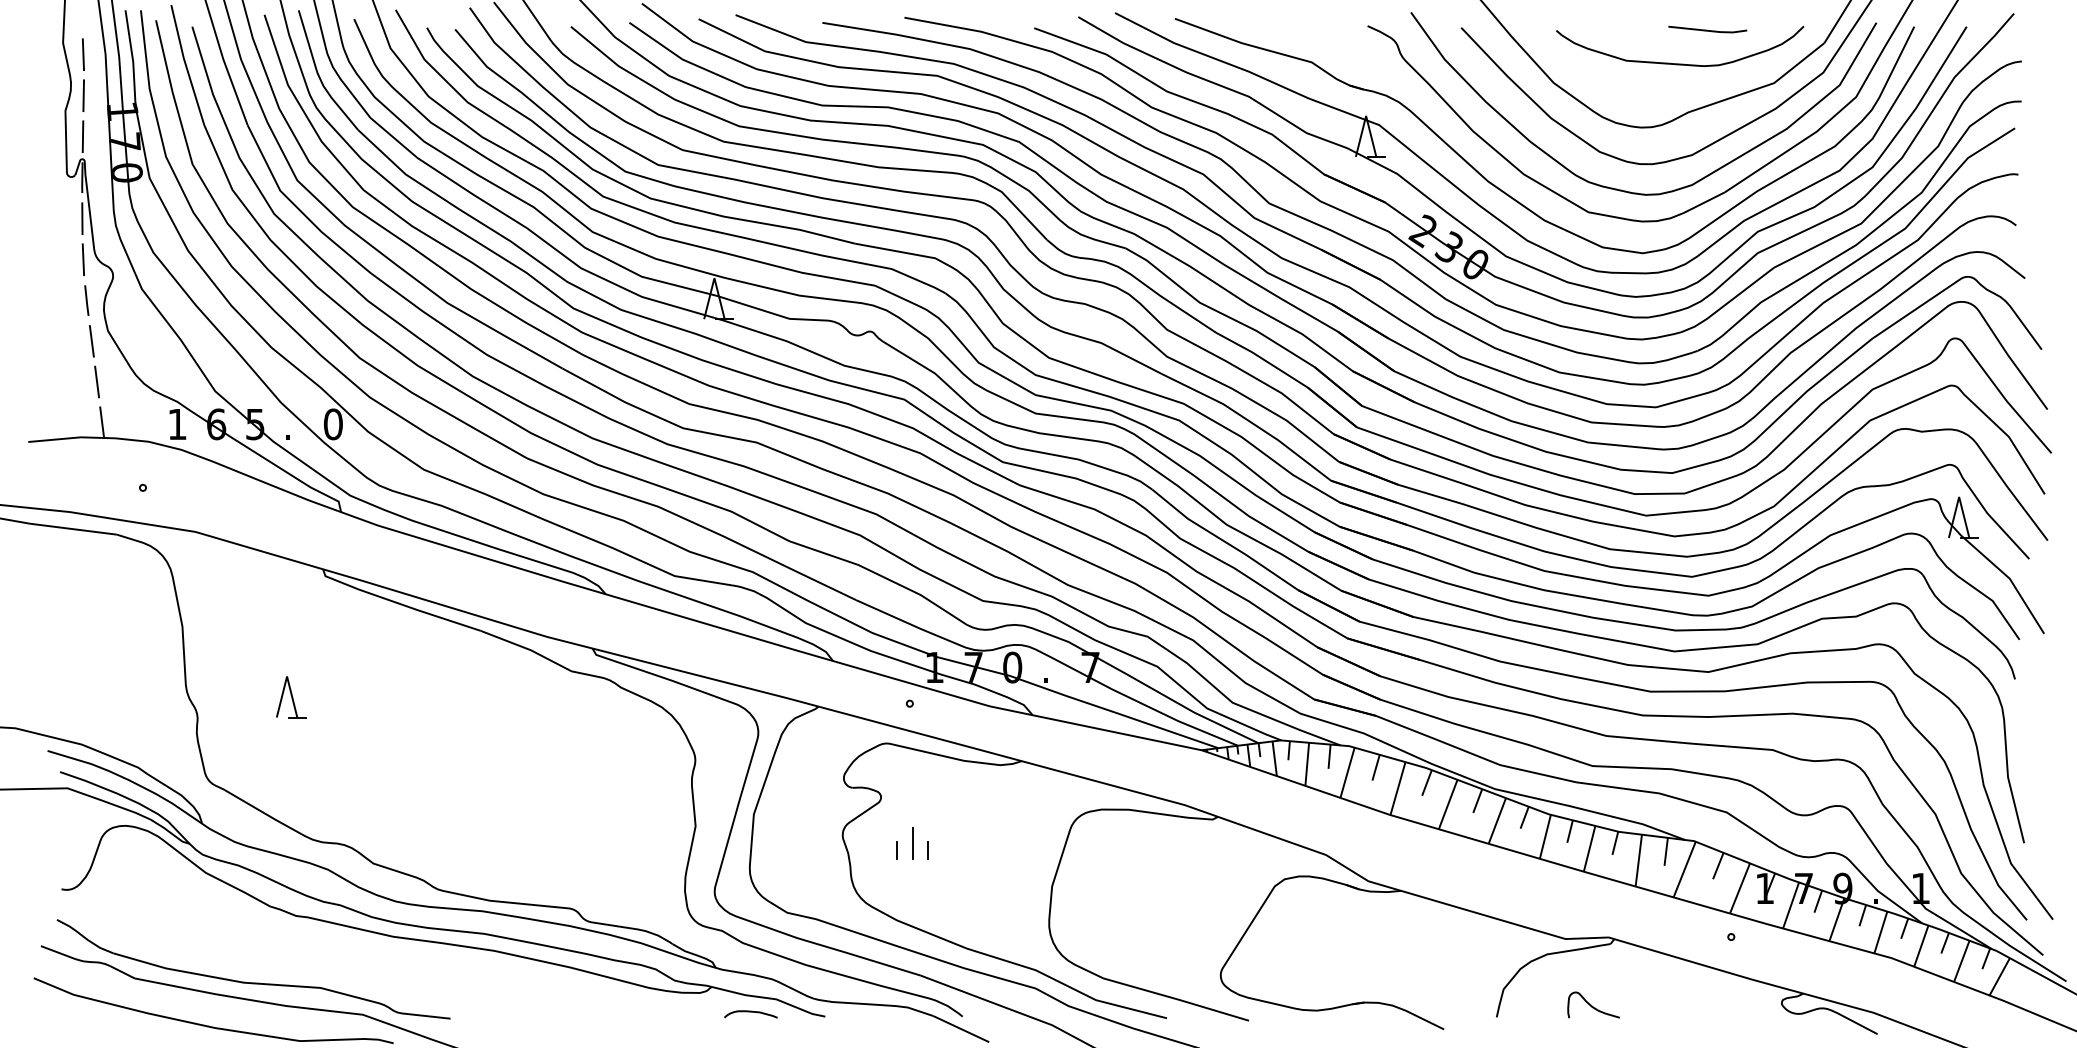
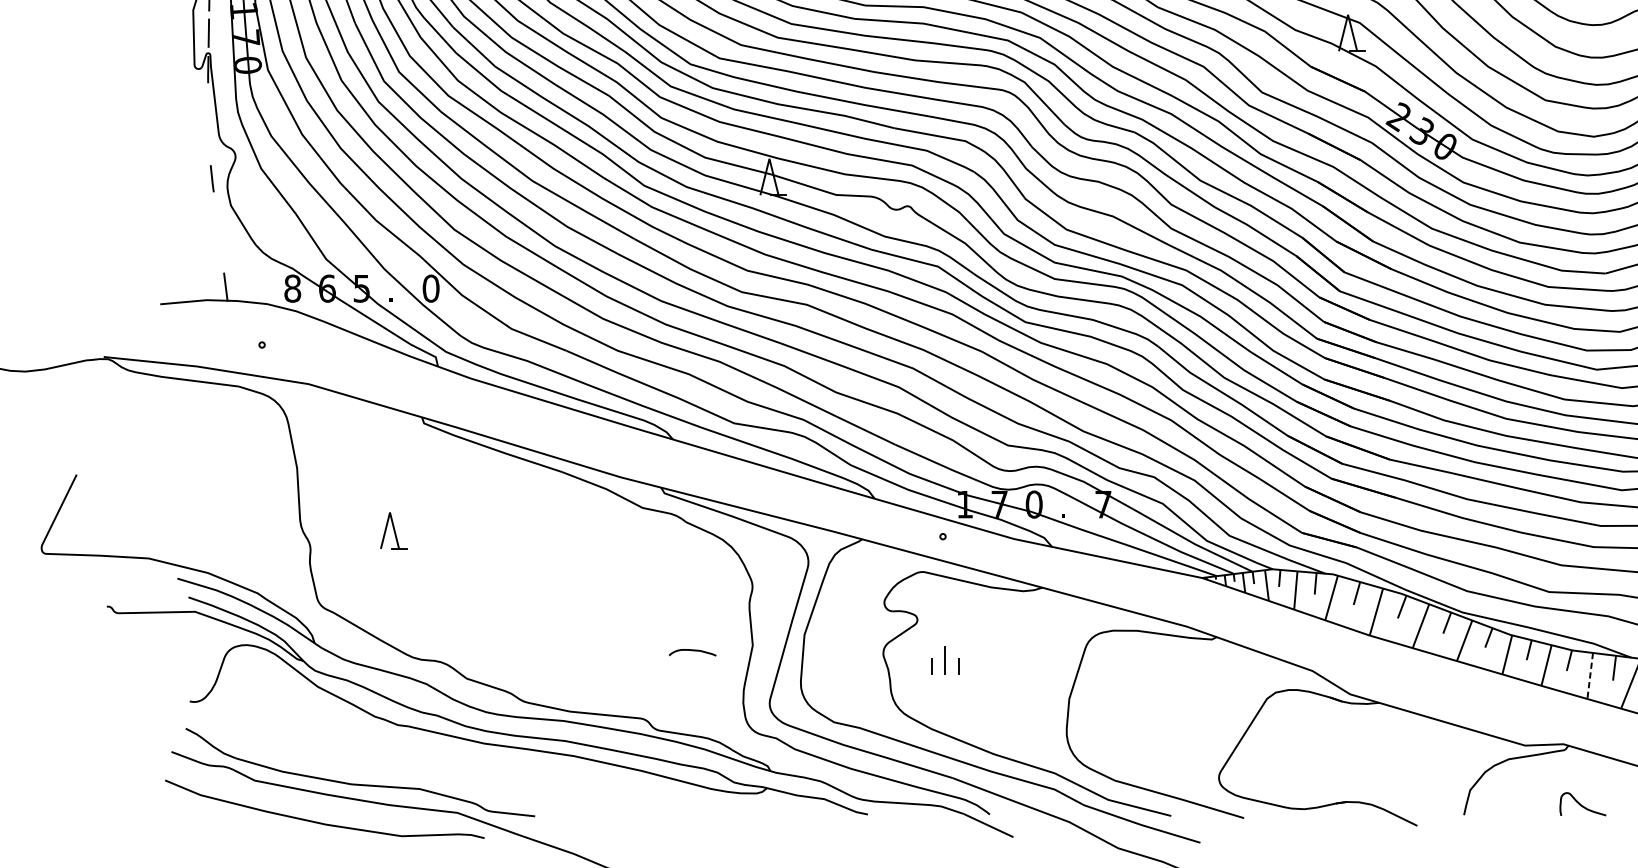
line: (82, 218) -> (208, 105), removed
line: (83, 259) -> (209, 142), removed
line: (91, 341) -> (216, 215), removed
line: (97, 381) -> (221, 250), removed
text: (177, 424) -> (292, 288), 1 -> 8
line: (1638, 861) -> (1589, 676), solid -> dashed
curve: (1592, 1005) -> (1581, 804), moved
curve: (750, 1012) -> (692, 651), moved

